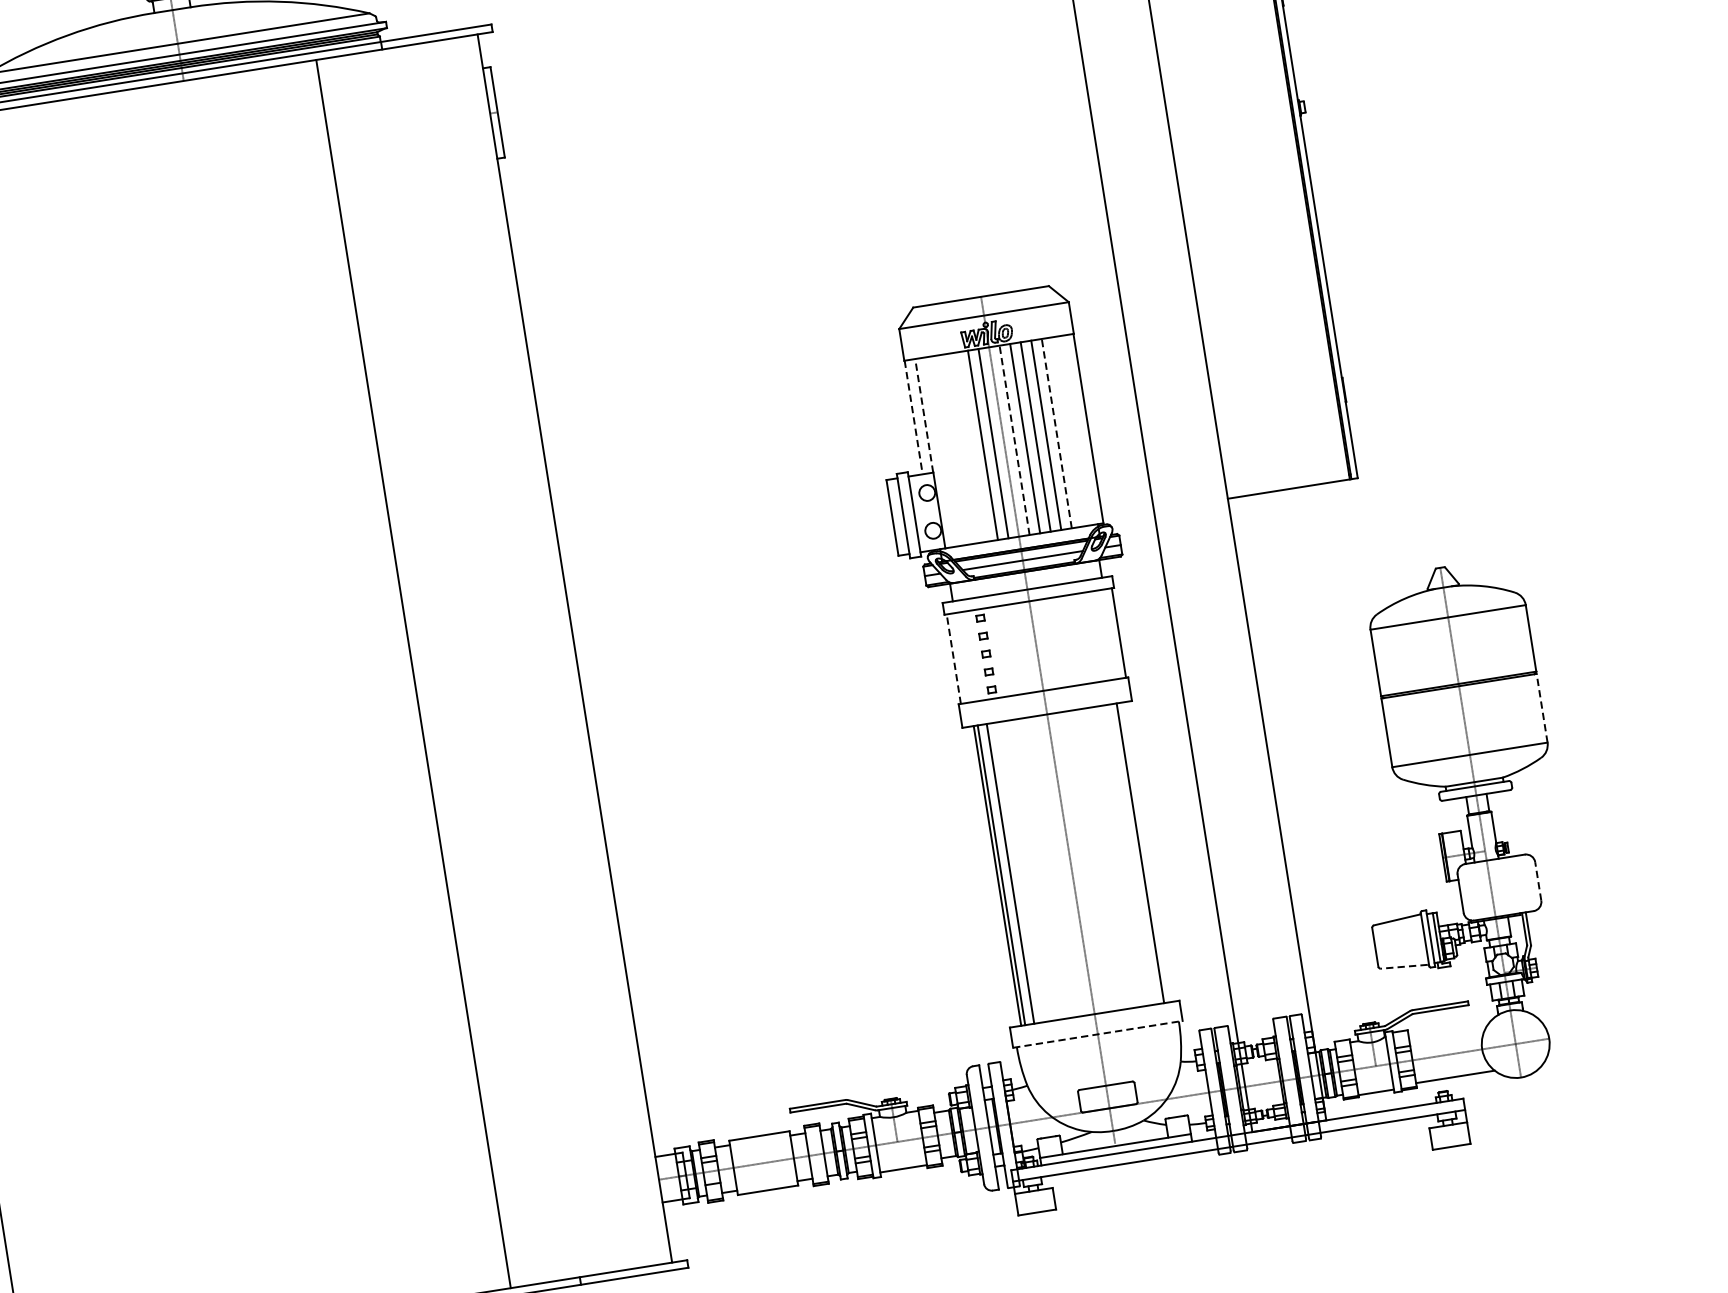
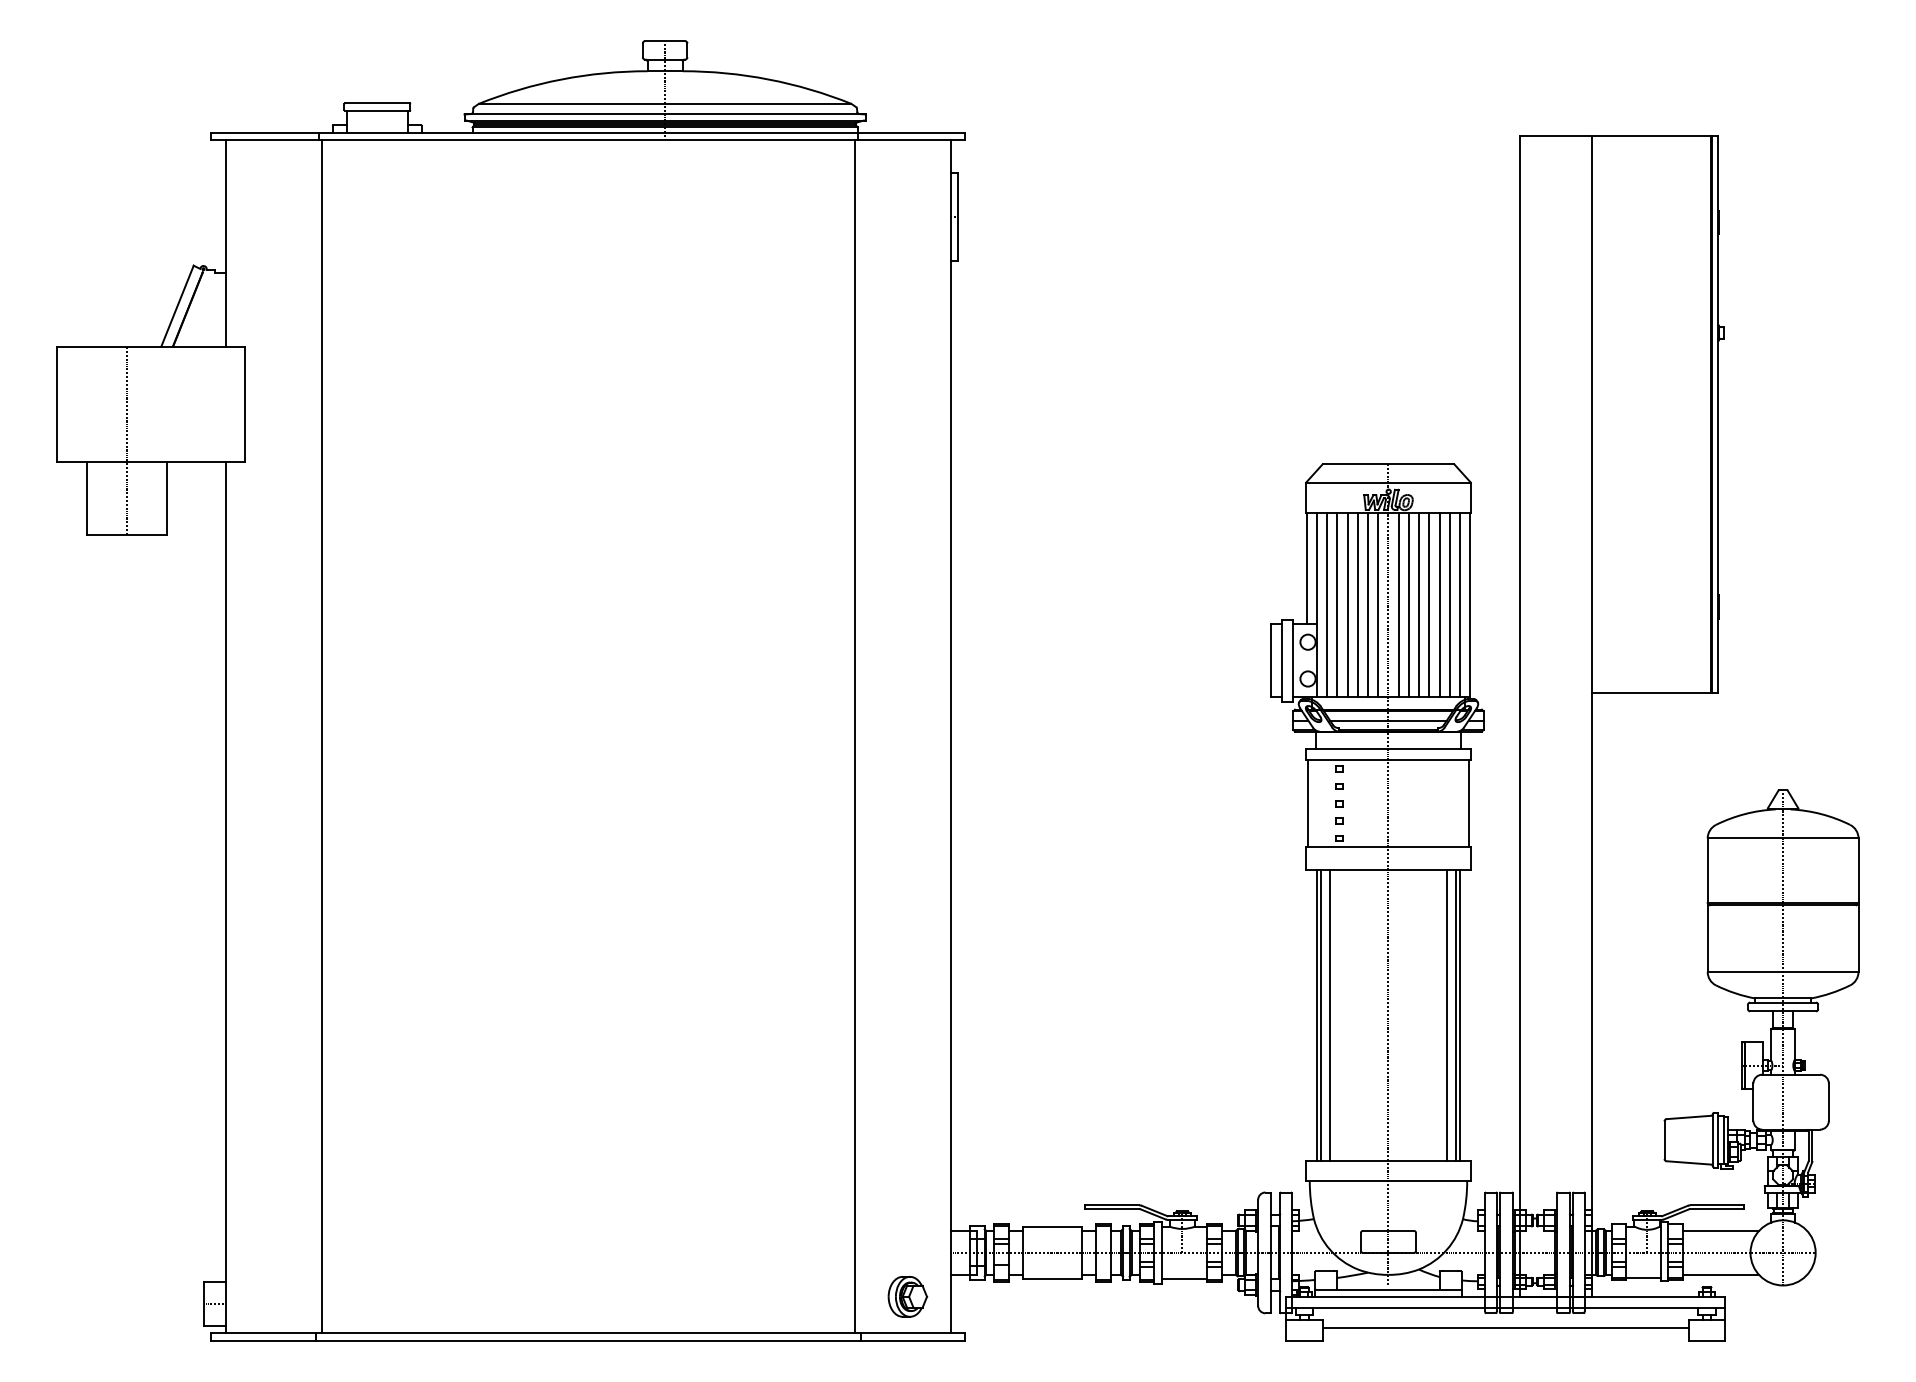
line: (923, 415) -> (1316, 568), dashed -> solid
line: (913, 418) -> (1306, 569), dashed -> solid
line: (1078, 430) -> (1460, 605), added
line: (1066, 432) -> (1449, 605), added
line: (1056, 433) -> (1439, 605), dashed -> solid
line: (1014, 440) -> (1398, 605), dashed -> solid
line: (972, 447) -> (1357, 605), added
line: (961, 448) -> (1347, 605), added
line: (951, 450) -> (1337, 605), added
line: (940, 452) -> (1326, 605), added
line: (954, 658) -> (1308, 803), dashed -> solid
line: (413, 673) -> (854, 736), moved
line: (1542, 708) -> (1858, 938), dashed -> solid
line: (1143, 852) -> (1459, 1015), added
line: (1131, 854) -> (1447, 1015), added
line: (1537, 881) -> (1828, 1102), dashed -> solid
line: (1404, 966) -> (1689, 1162), dashed -> solid
line: (1447, 1031) -> (1720, 1230), added
line: (1097, 1034) -> (1388, 1181), dashed -> solid
line: (1242, 1166) -> (1505, 1327), added
part: (621, 1231) -> (907, 1296), added

